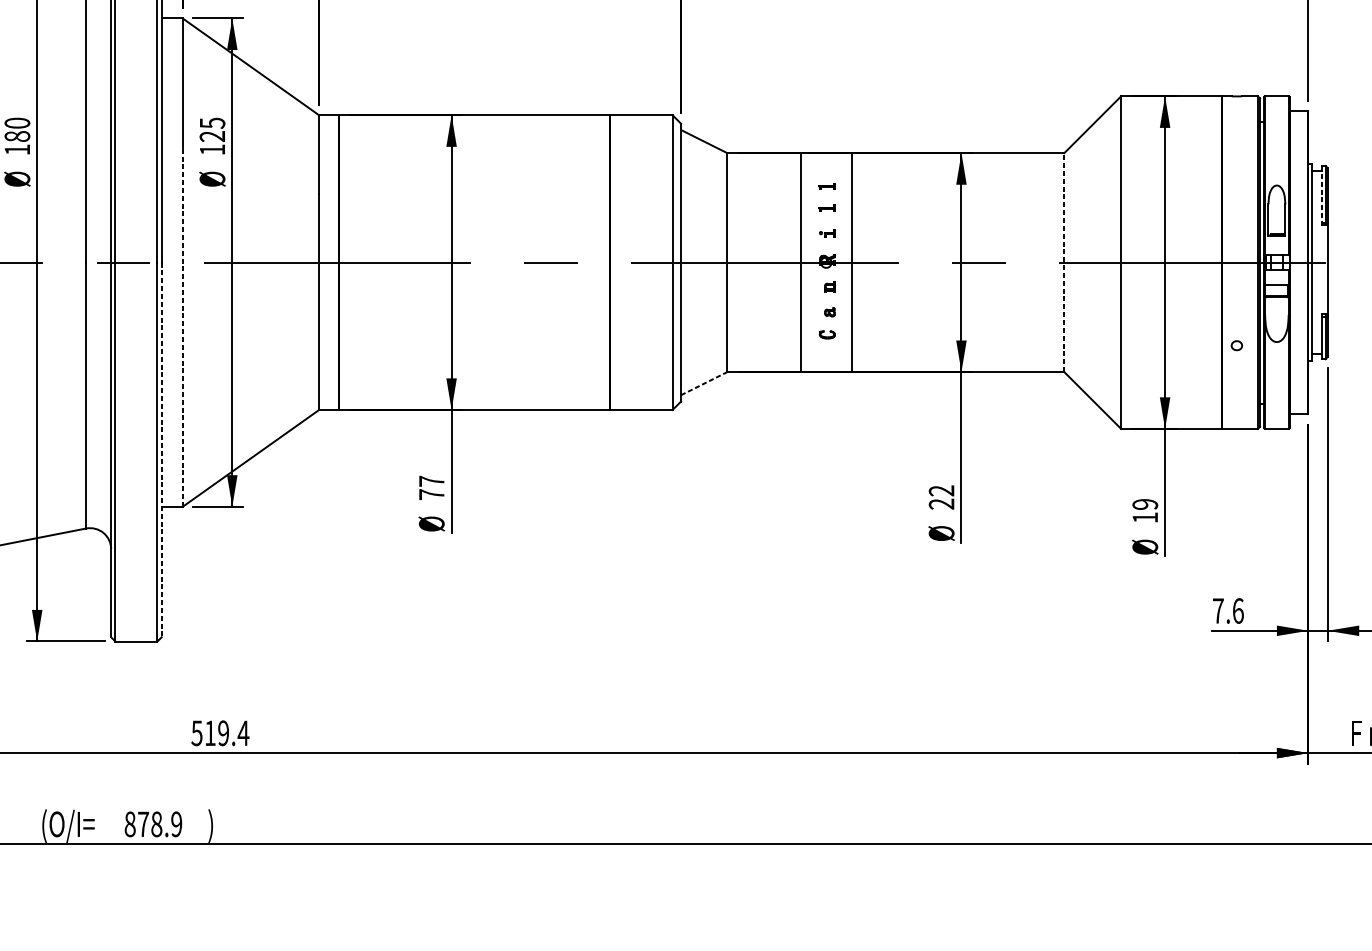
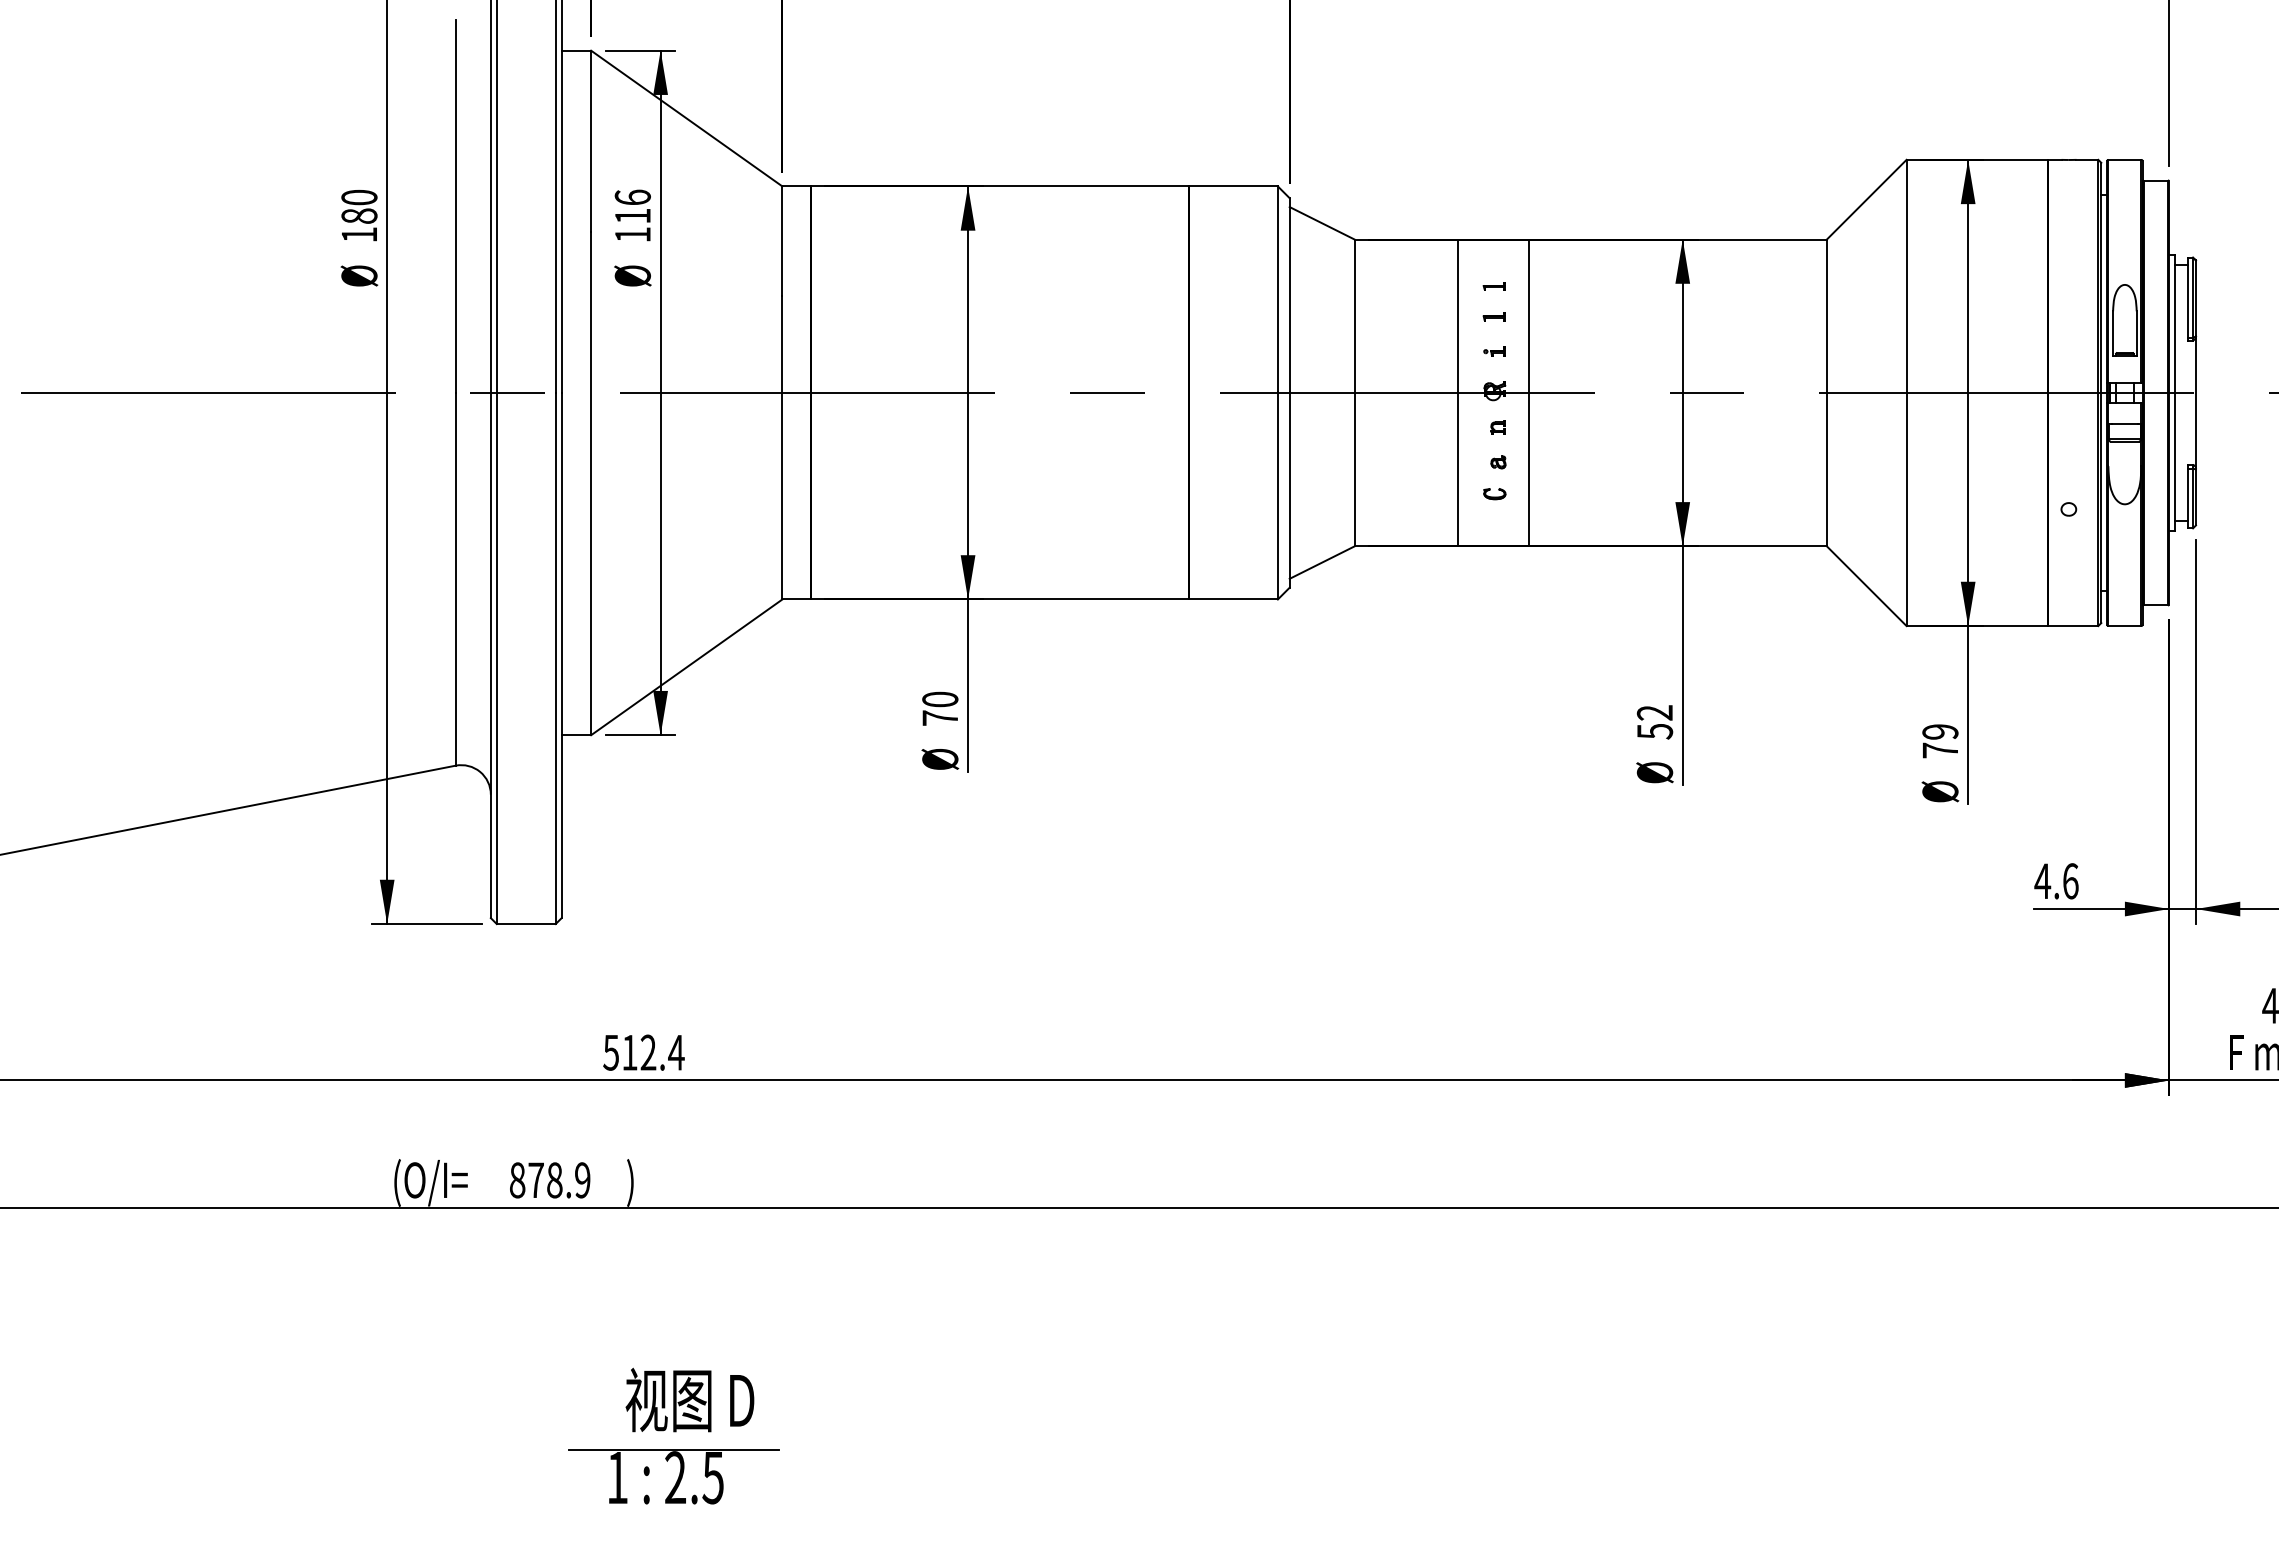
text: (212, 129) -> (632, 206), 125 -> 116
line: (1322, 195) -> (2188, 298), dashed -> solid
line: (1064, 262) -> (1826, 392), dashed -> solid
line: (182, 327) -> (591, 483), dashed -> solid
line: (704, 383) -> (1322, 562), dashed -> solid
line: (161, 449) -> (561, 655), dashed -> solid
text: (431, 481) -> (940, 699), 77 -> 70
text: (941, 504) -> (1654, 731), 22 -> 52
text: (1144, 517) -> (1939, 750), 19 -> 79
text: (1218, 610) -> (2042, 880), 7.6 -> 4.6
text: (223, 733) -> (648, 1052), 519.4 -> 512.4

